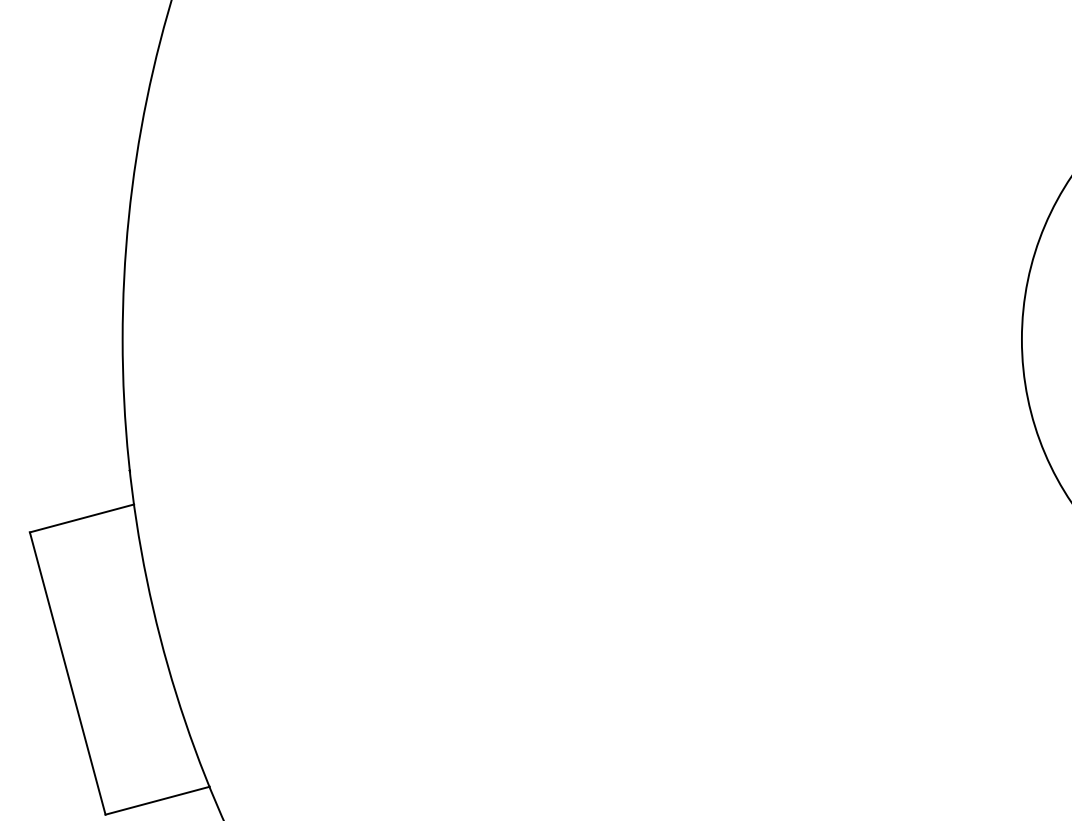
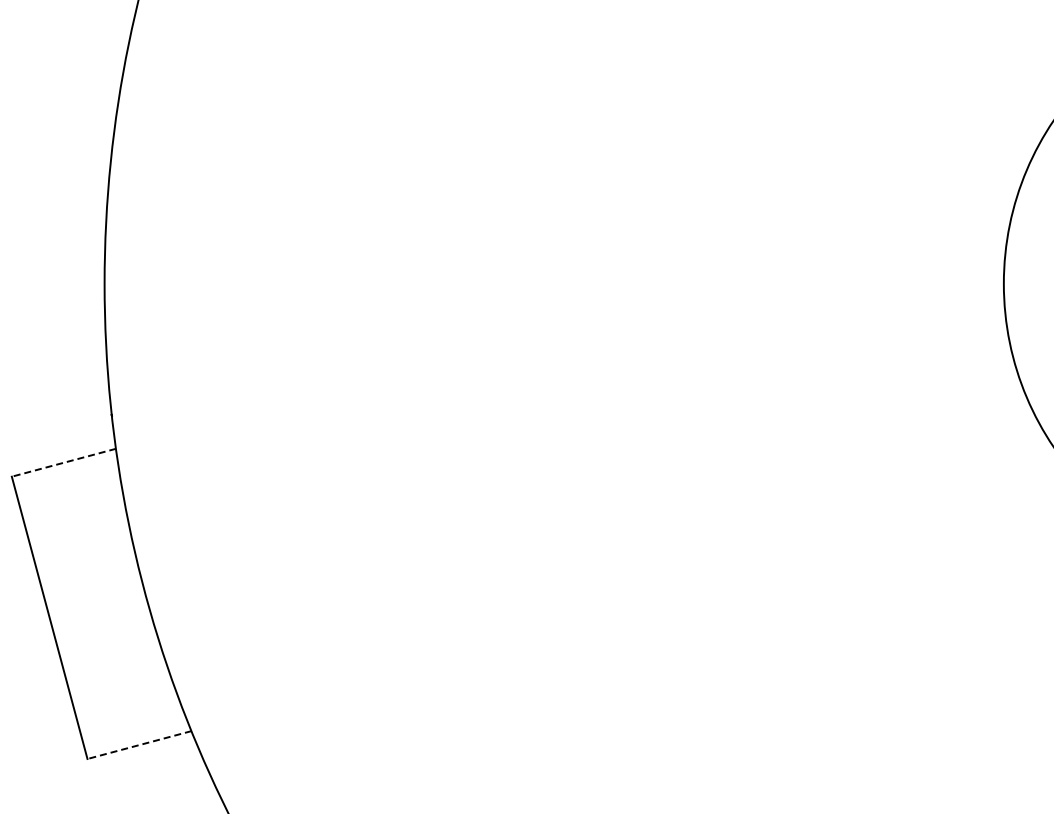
line: (82, 518) -> (64, 462), solid -> dashed
line: (157, 800) -> (139, 744), solid -> dashed

